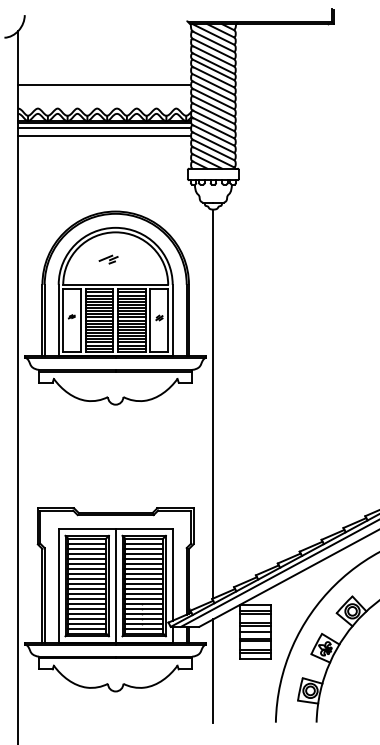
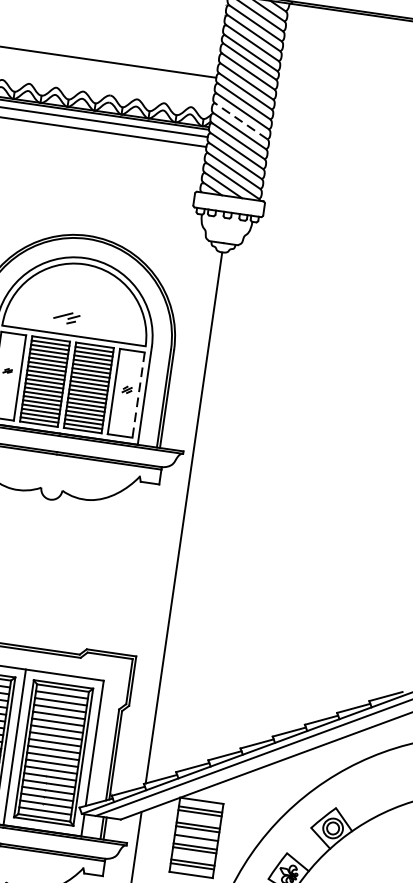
line: (212, 113) -> (239, 121), solid -> dashed
part: (108, 259) -> (66, 317), moved
line: (168, 321) -> (138, 396), solid -> dashed

